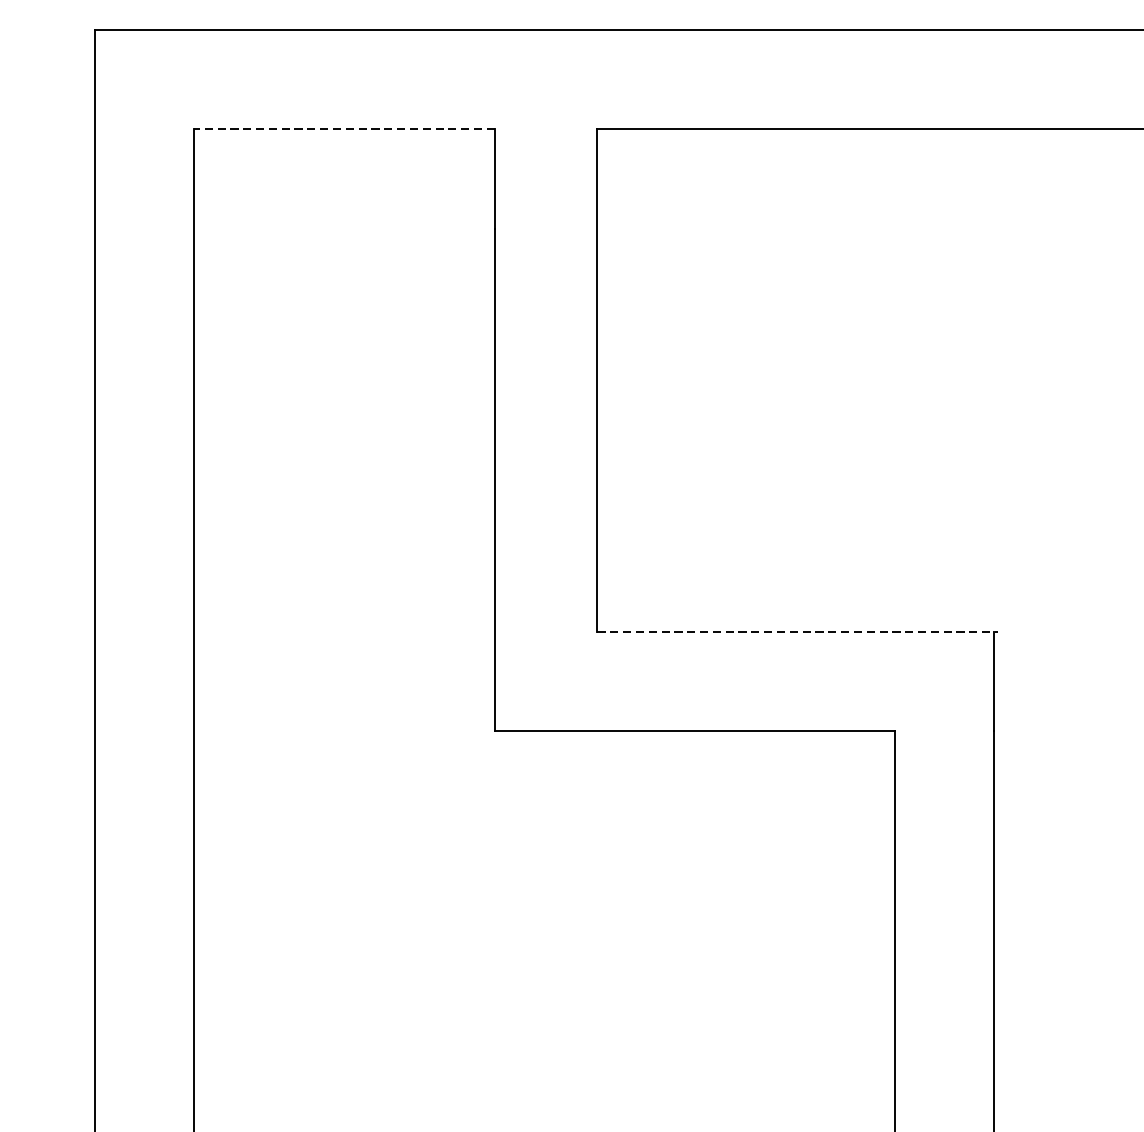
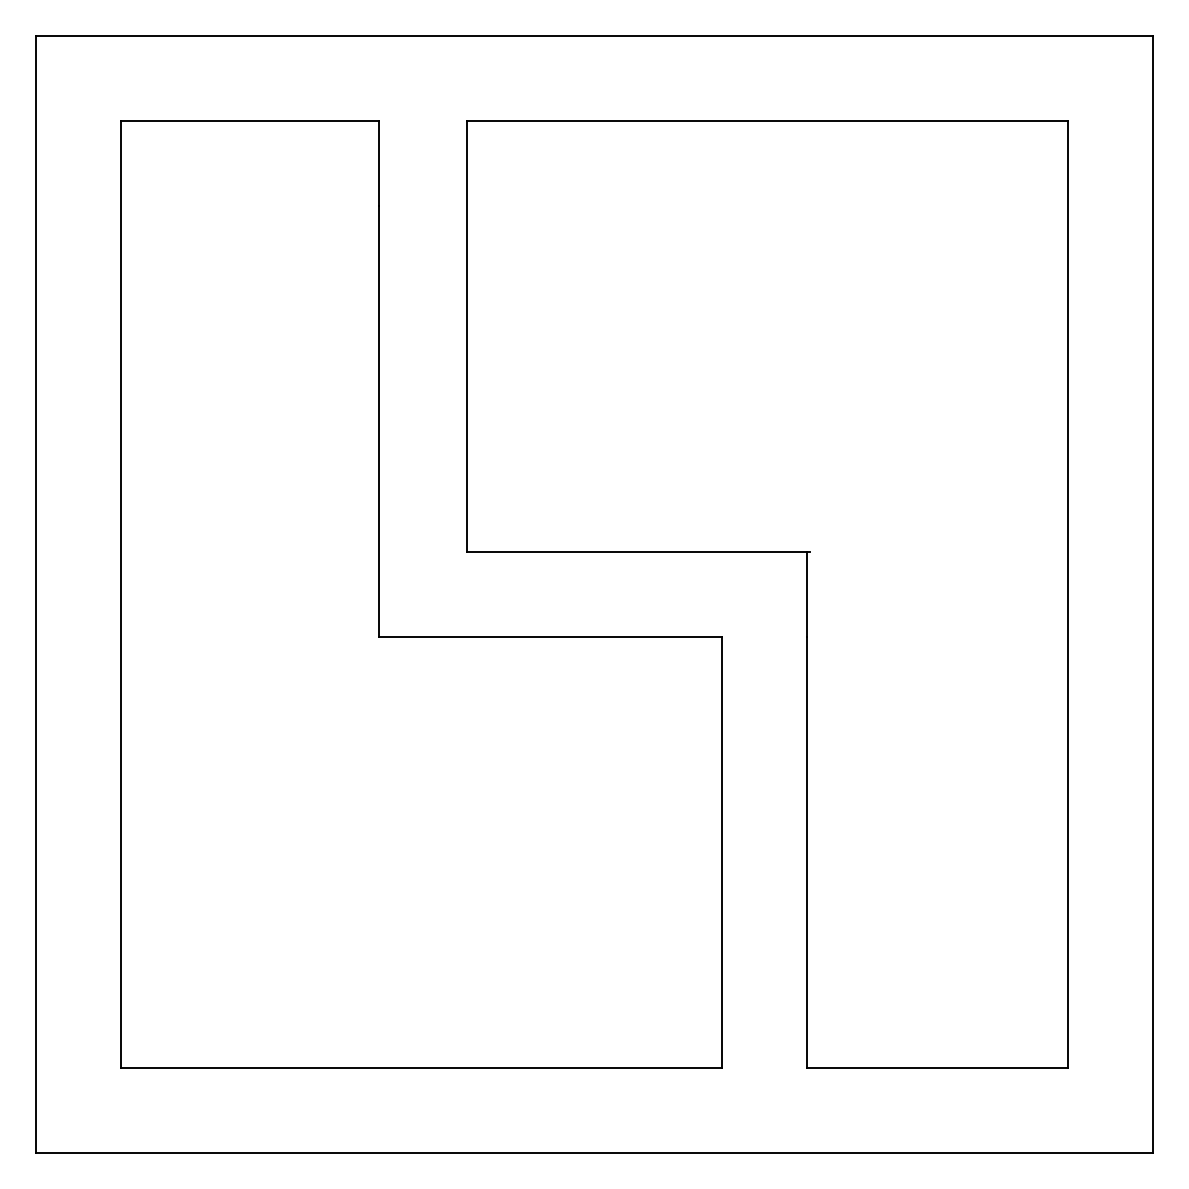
line: (344, 129) -> (249, 120), dashed -> solid
line: (797, 631) -> (638, 551), dashed -> solid

